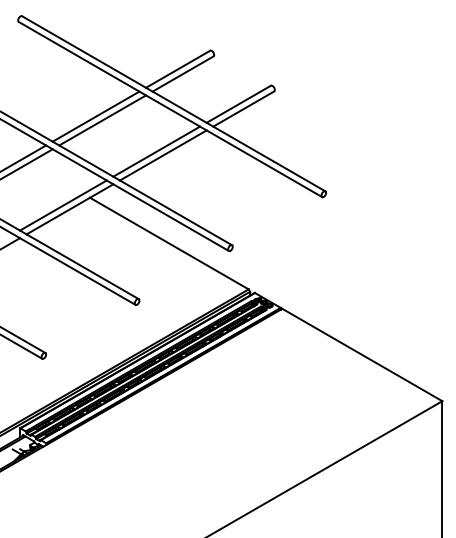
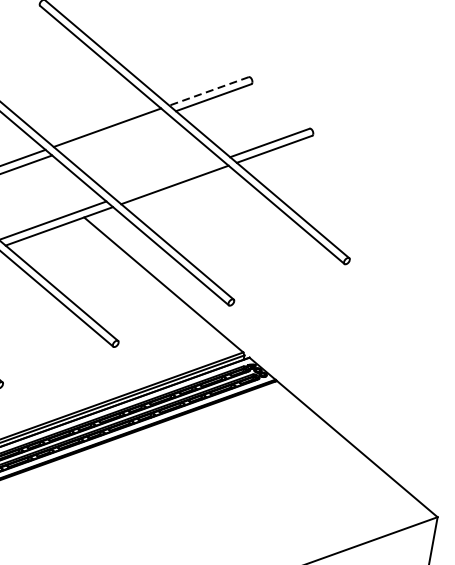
line: (177, 69) -> (208, 91), solid -> dashed
line: (102, 120) -> (113, 133), removed
line: (156, 151) -> (168, 179), removed

